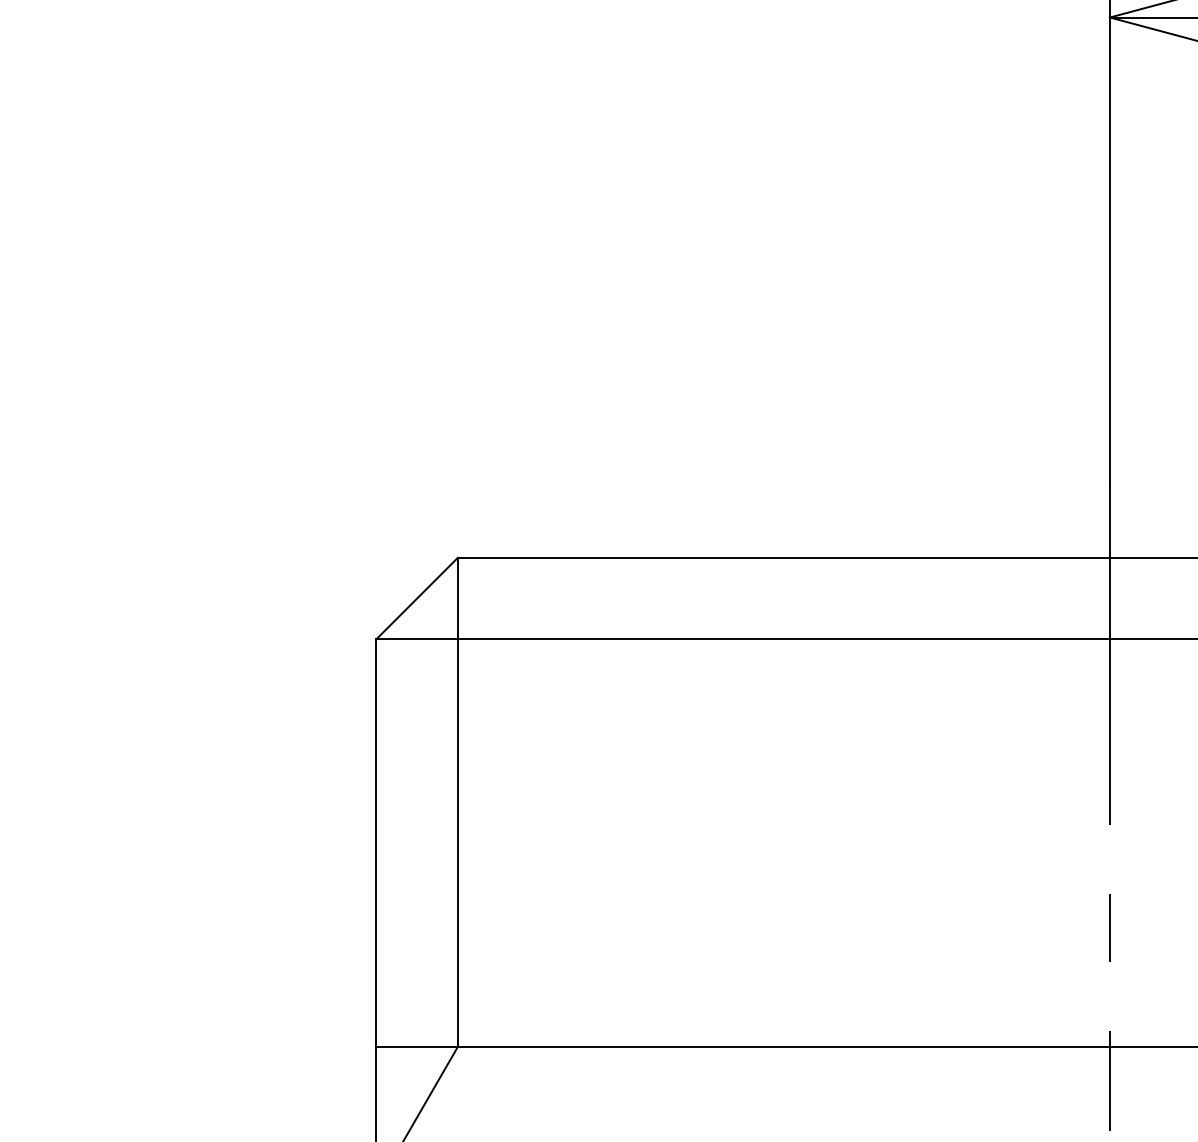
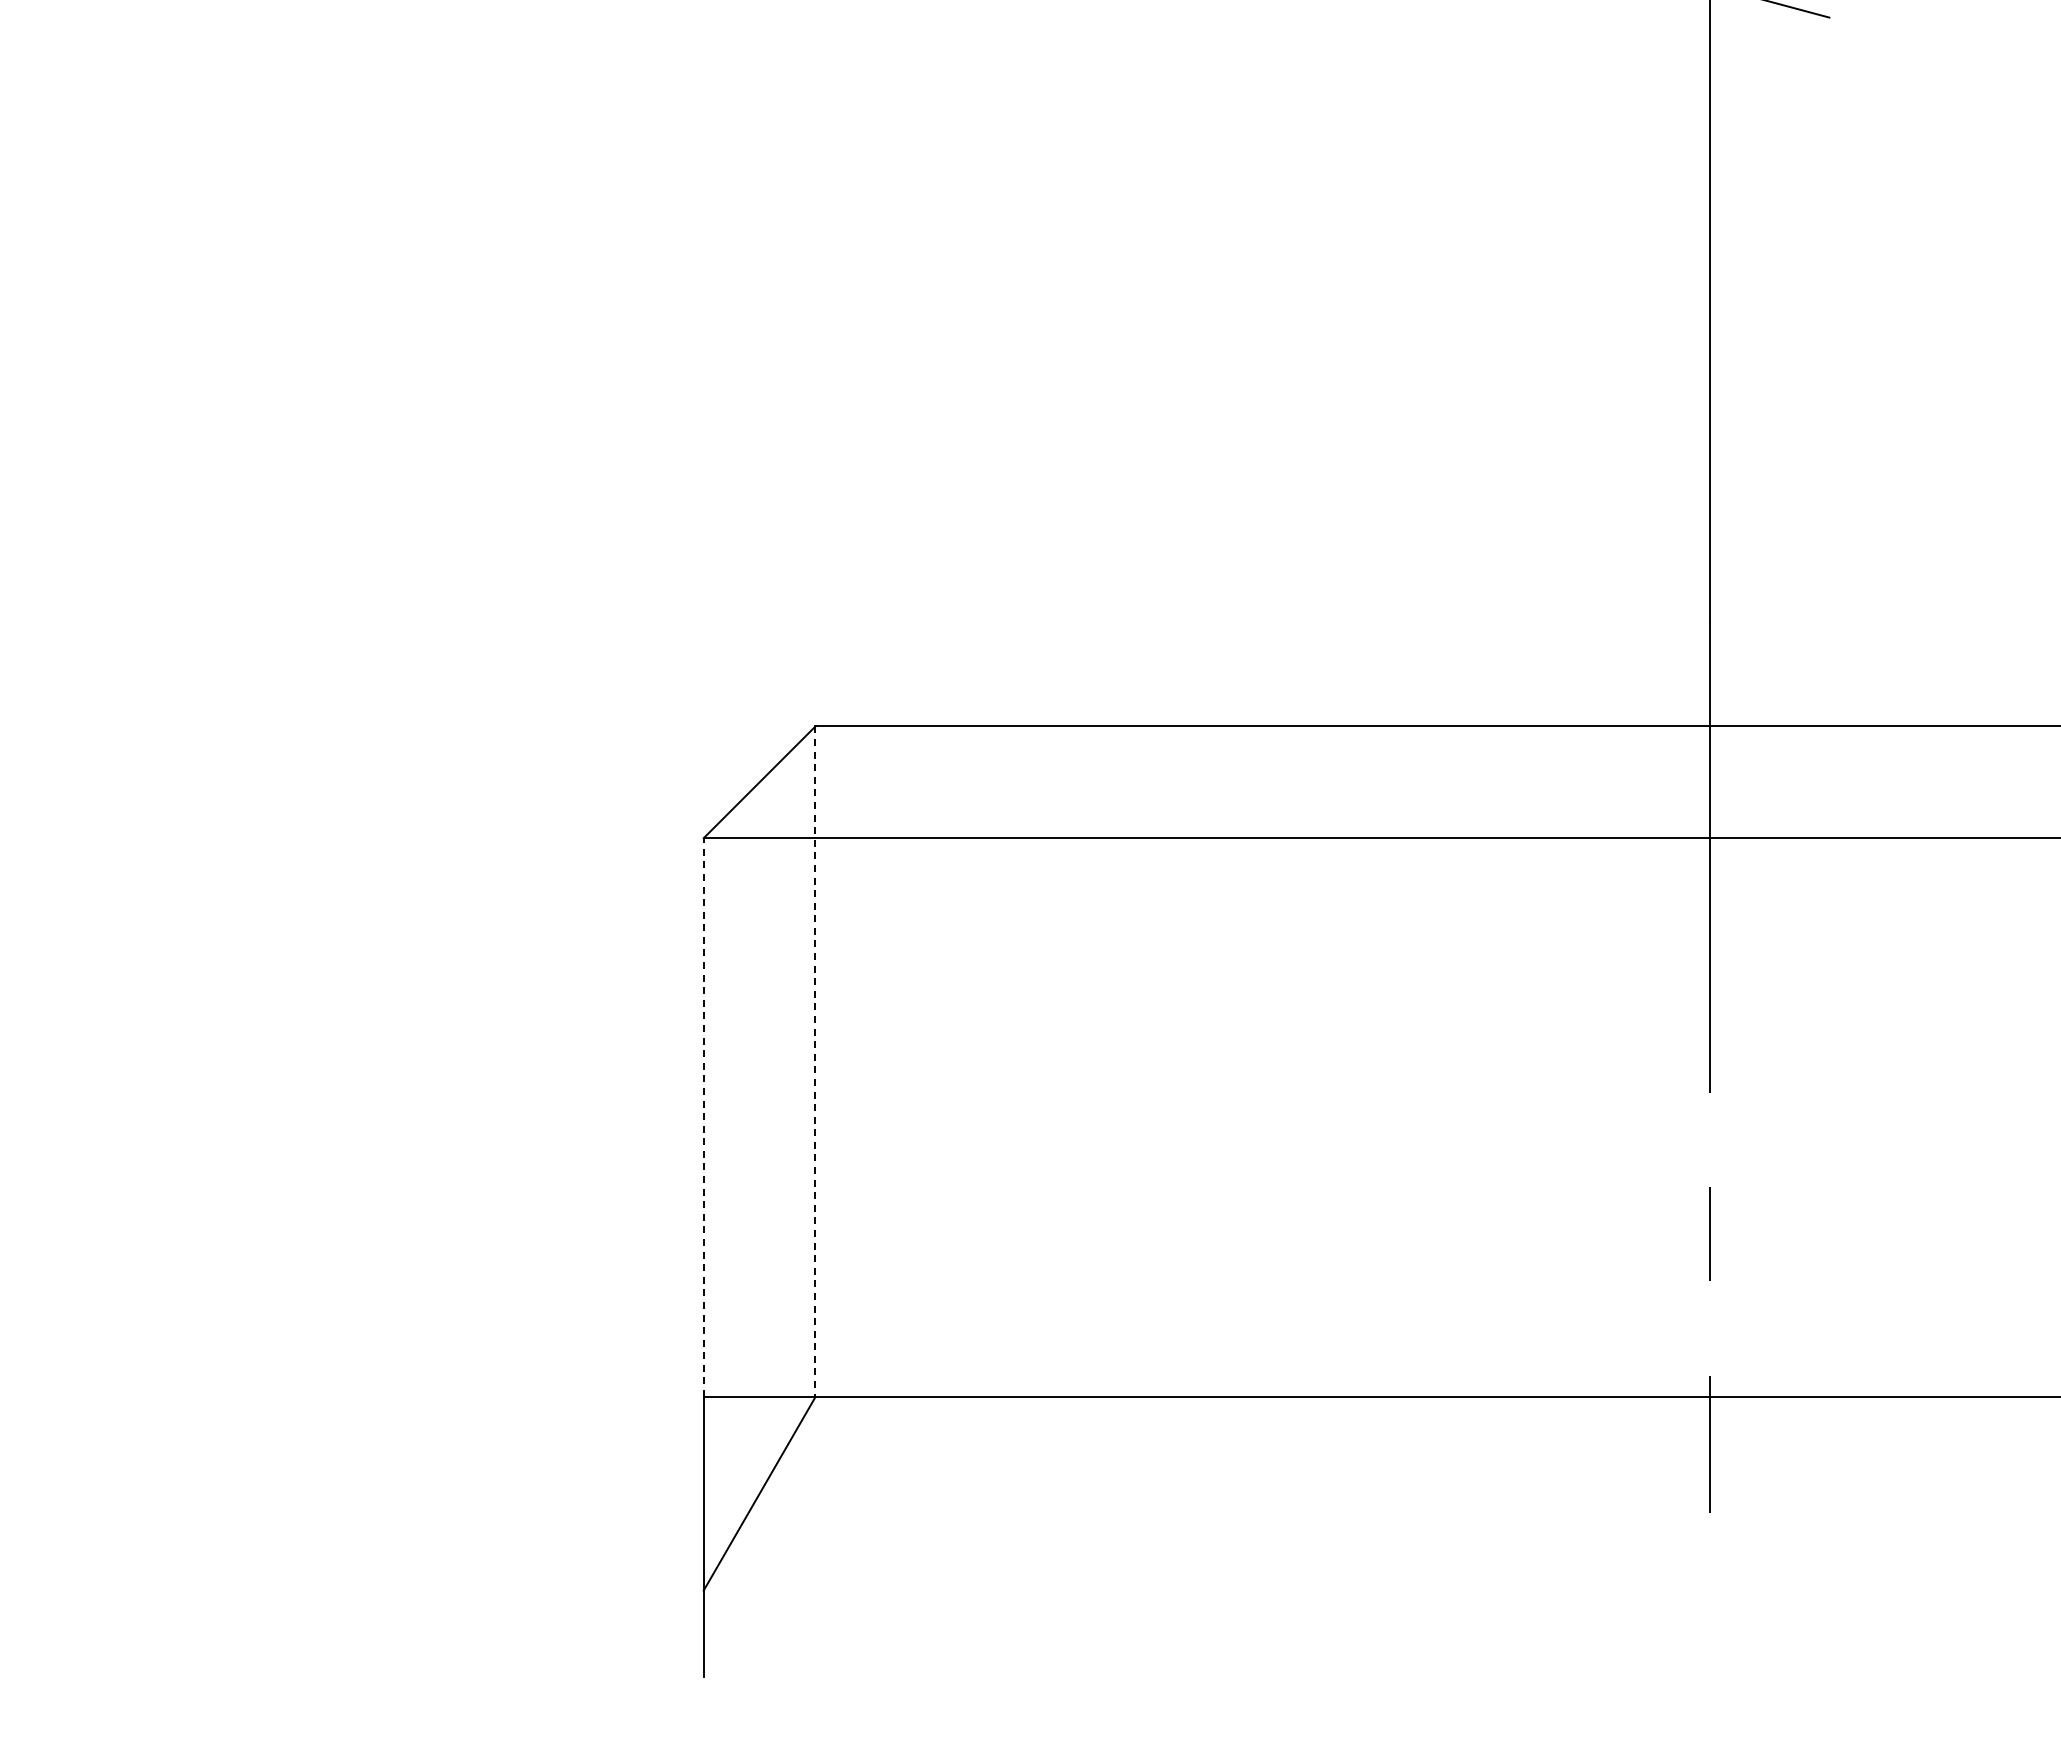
line: (457, 802) -> (815, 1062), solid -> dashed
line: (376, 842) -> (703, 1117), solid -> dashed

